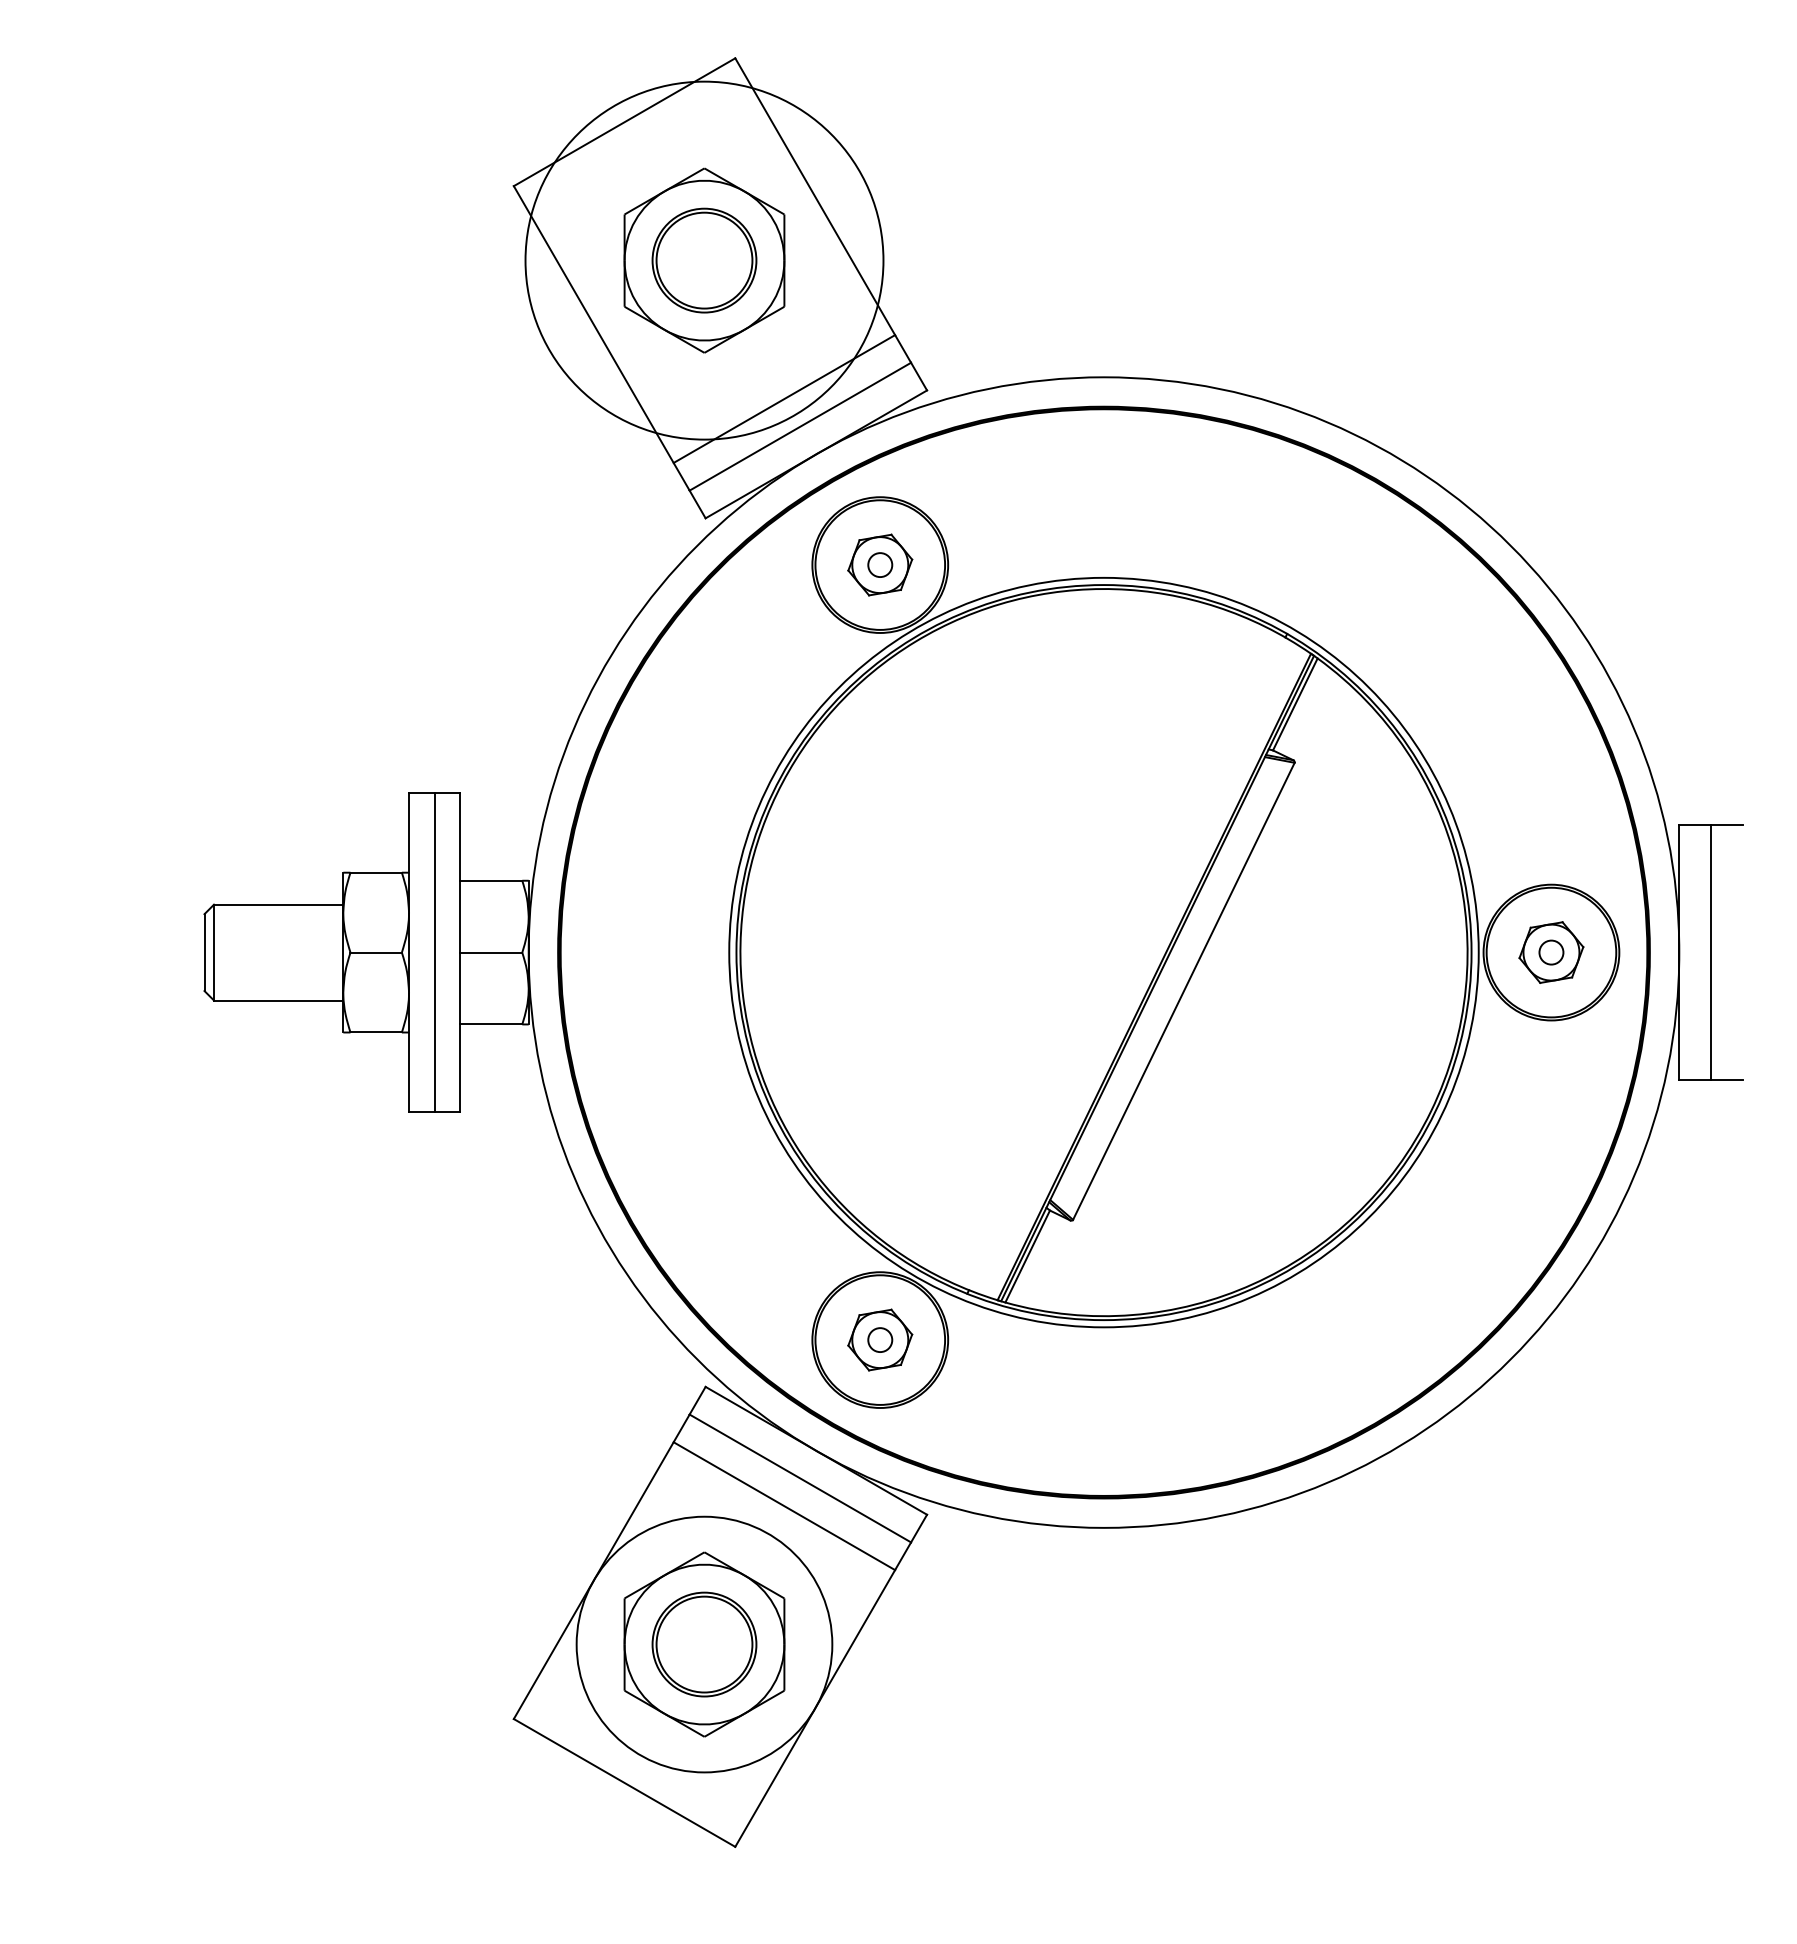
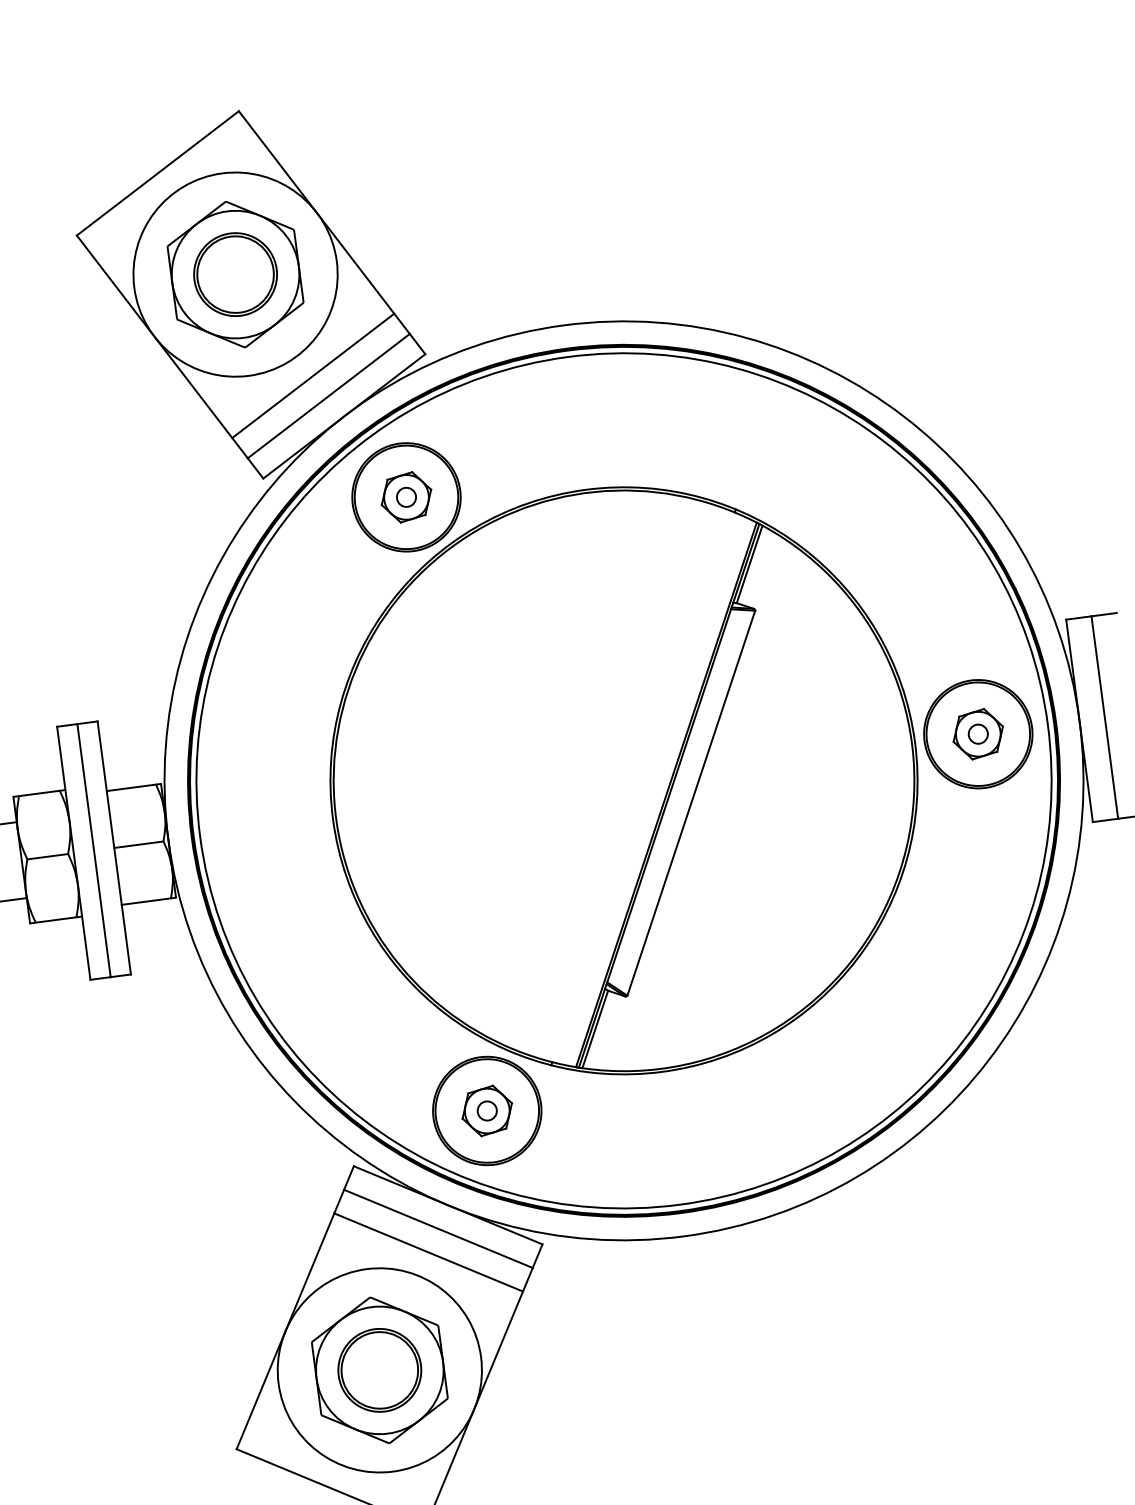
circle: (704, 260) -> (235, 274), size x0.71
circle: (1103, 952) -> (623, 780), size x1.43

